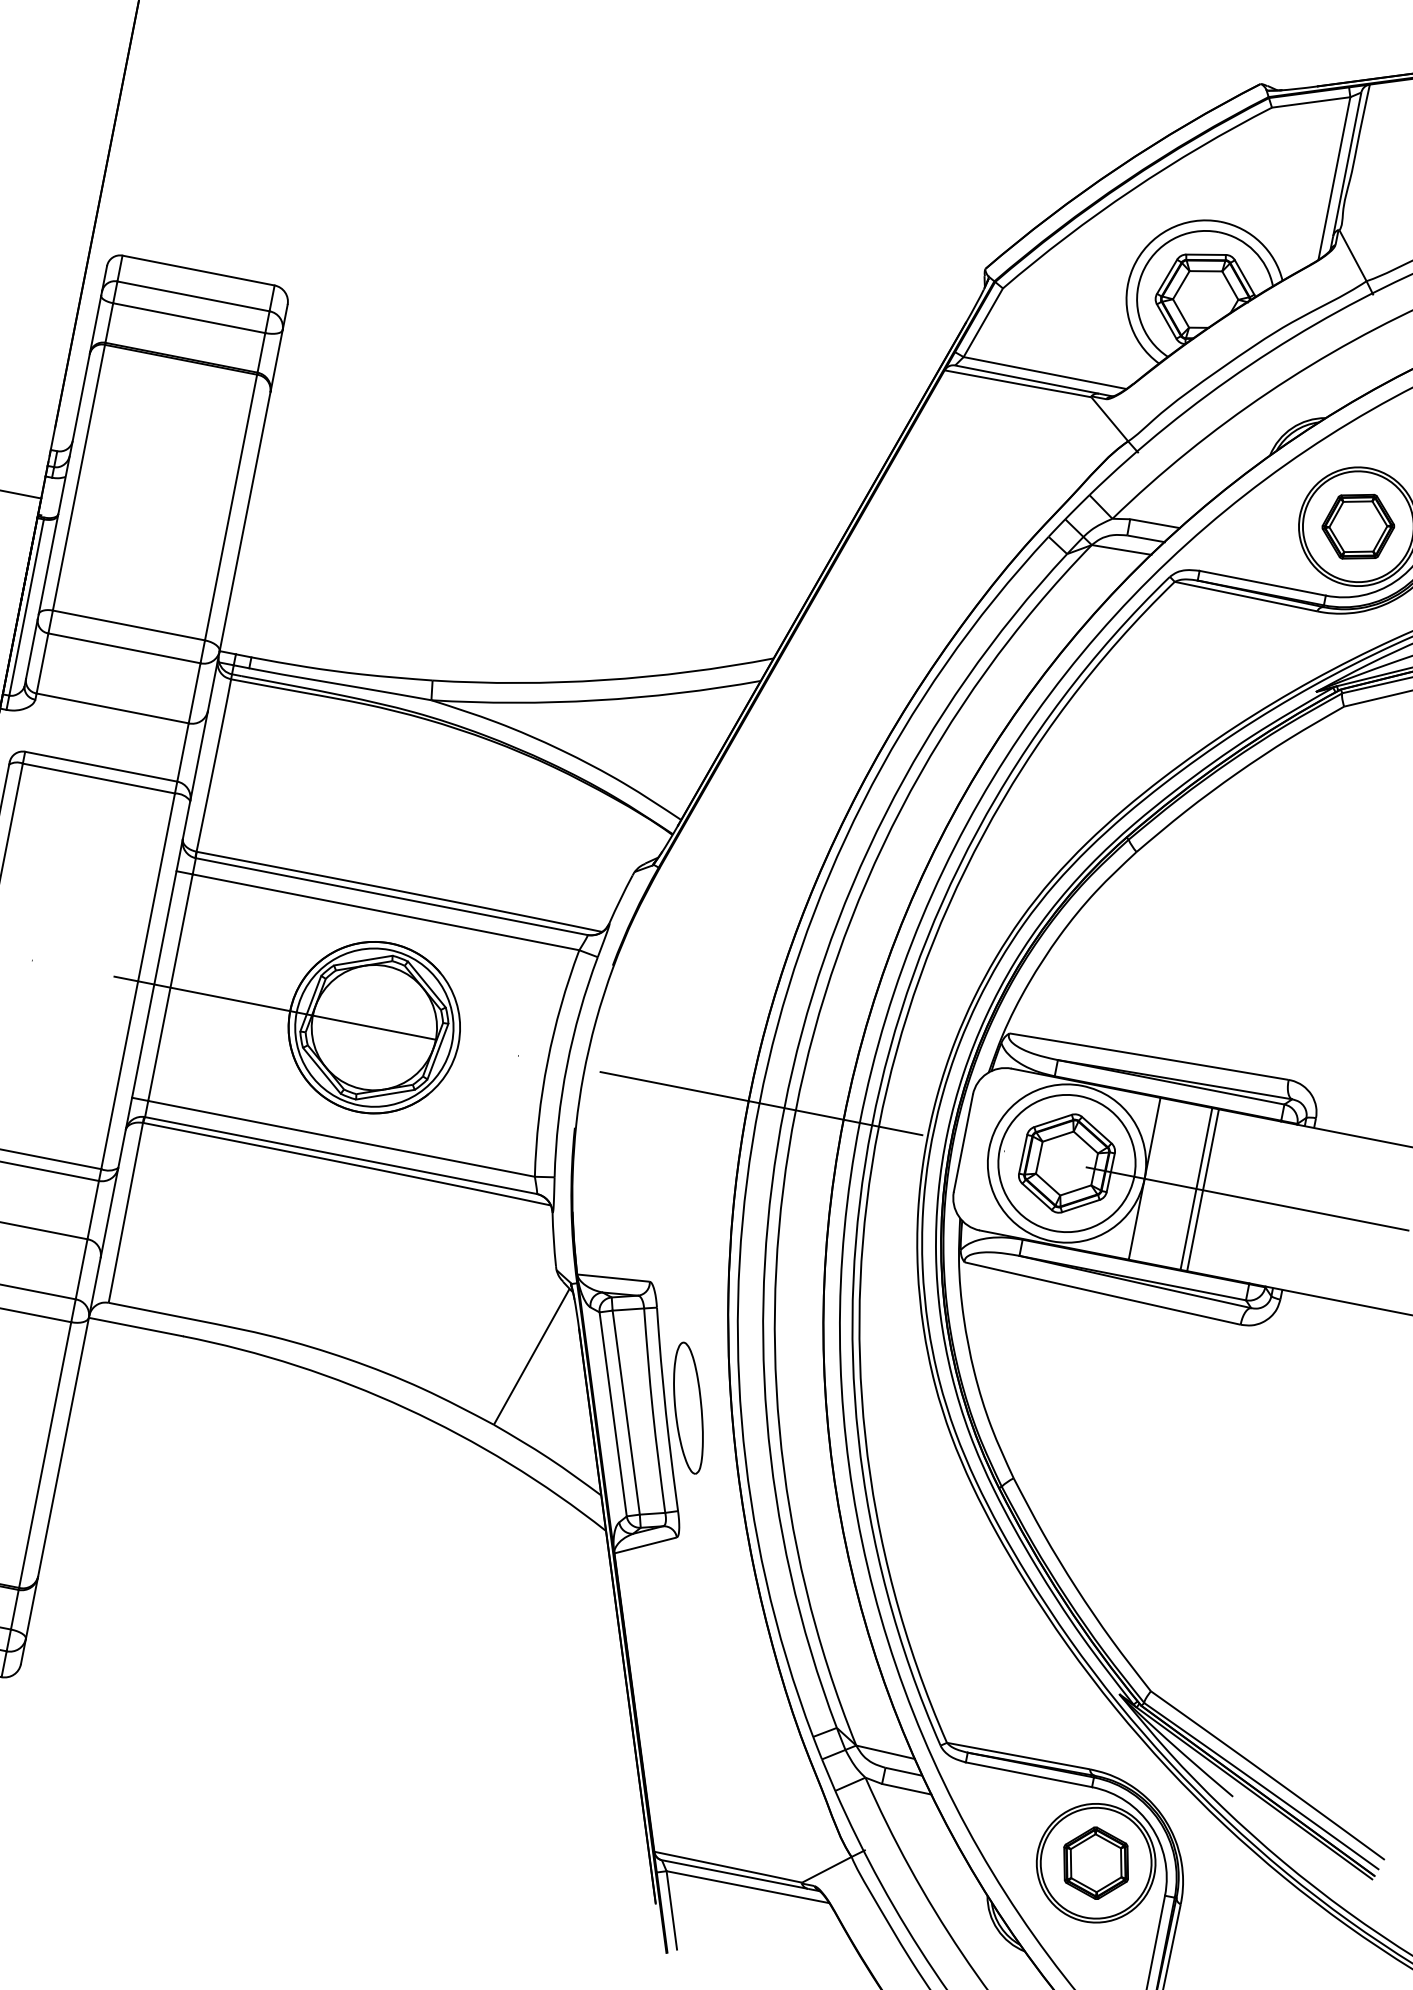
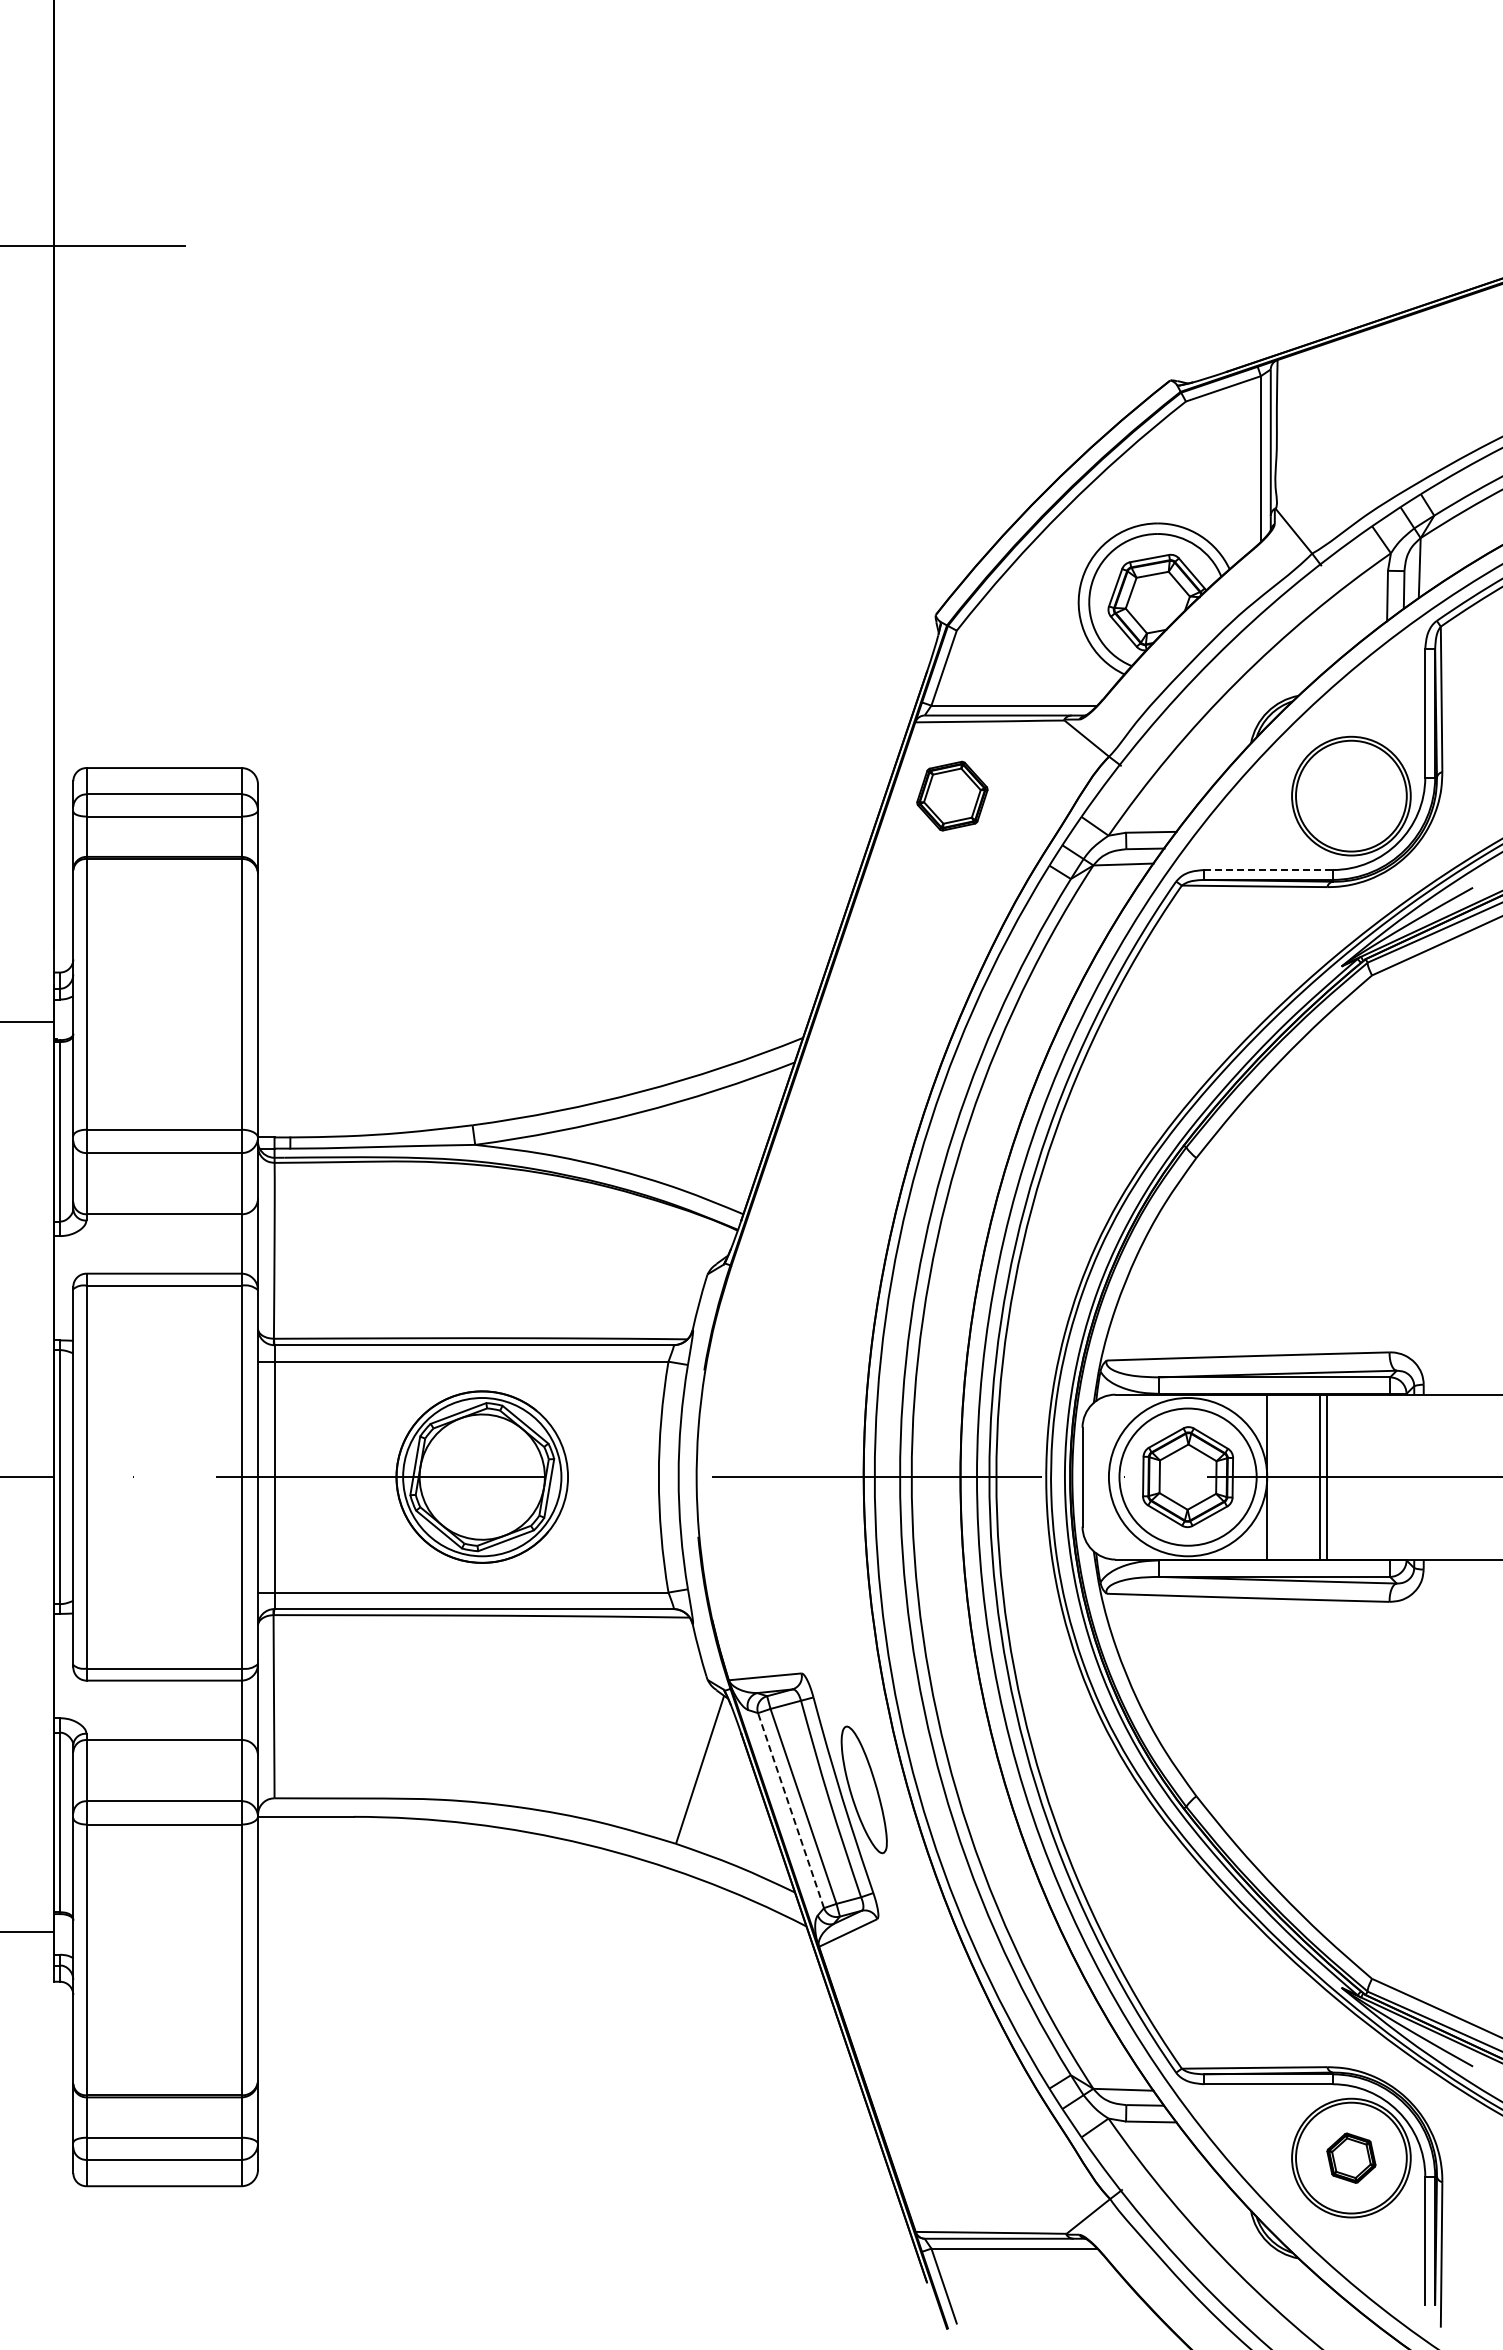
part: (1358, 526) -> (952, 795), moved
line: (1262, 583) -> (1268, 870), solid -> dashed
line: (613, 1414) -> (791, 1810), solid -> dashed
part: (1096, 1863) -> (1351, 2158), size x0.7

